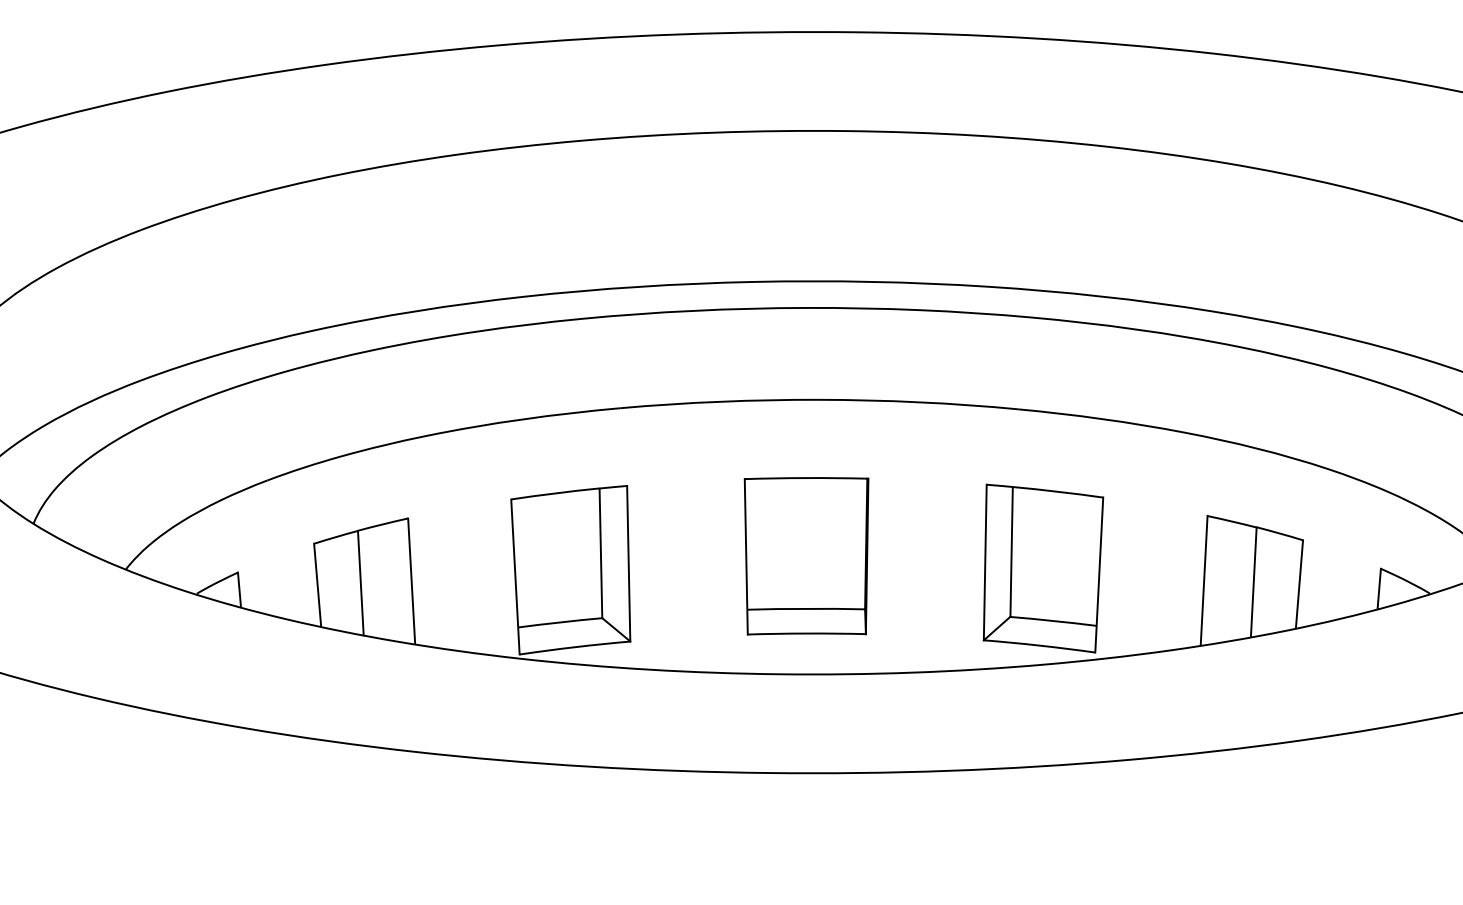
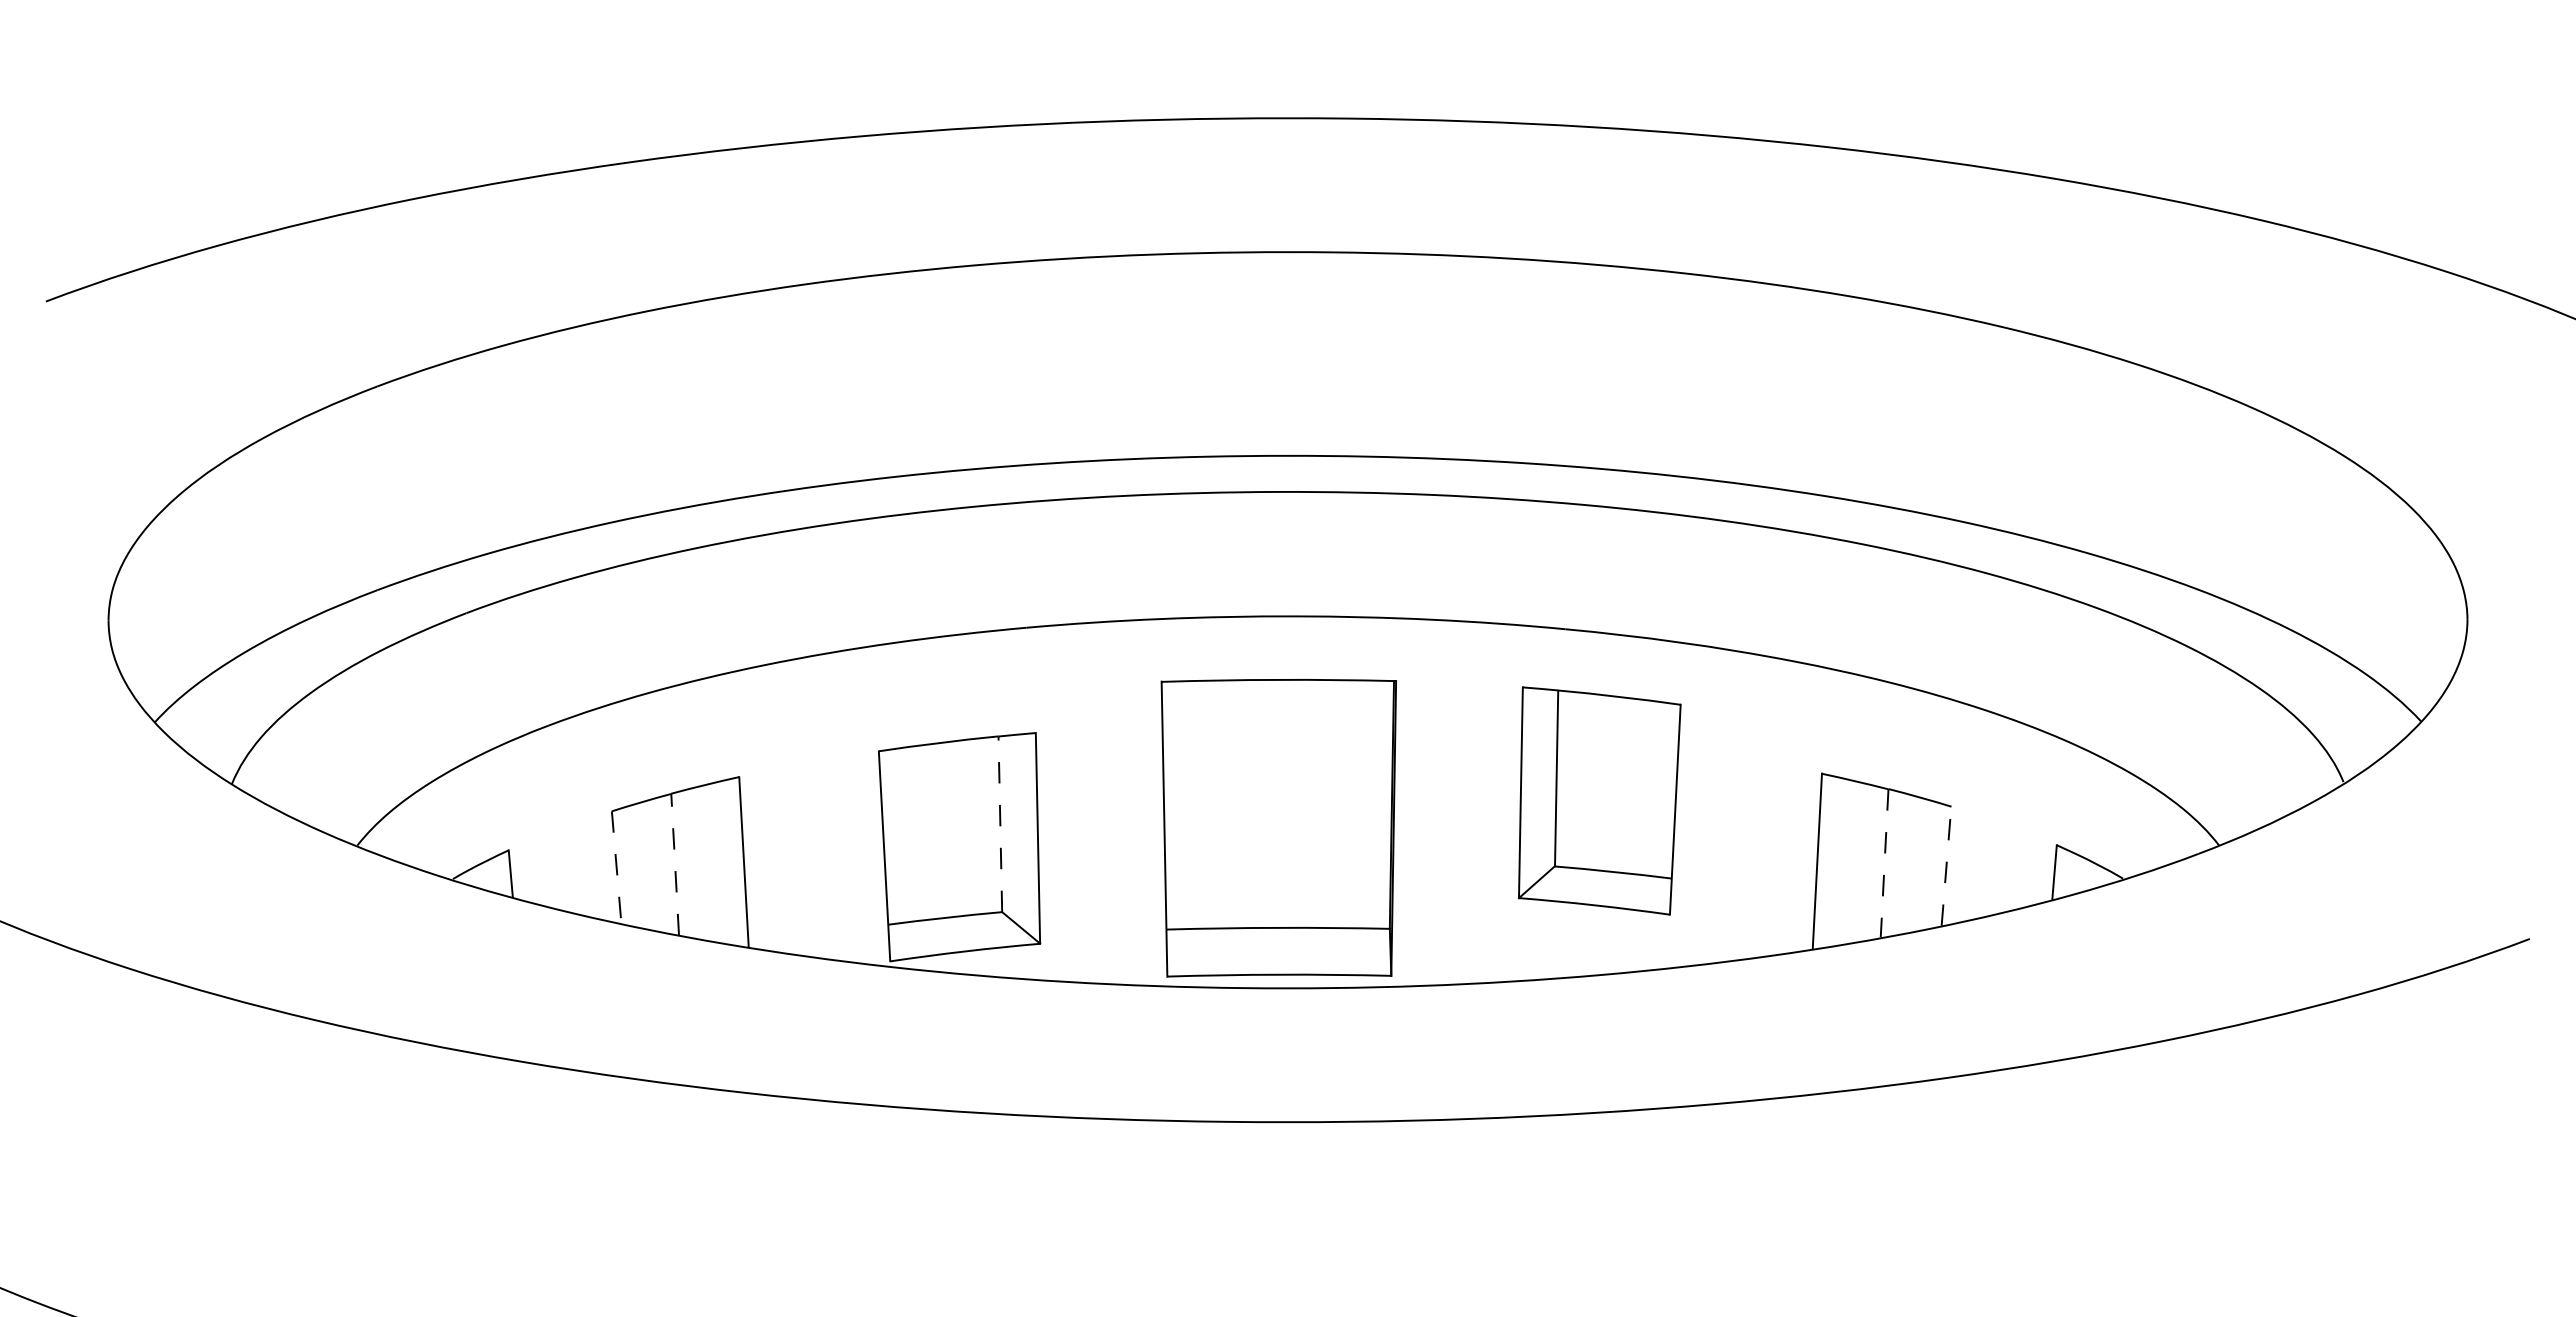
line: (601, 553) -> (1000, 824), solid -> dashed
part: (806, 556) -> (1278, 828), size x1.4
part: (1043, 568) -> (1599, 800), moved
line: (1253, 582) -> (1884, 863), solid -> dashed
line: (361, 583) -> (675, 864), solid -> dashed
line: (317, 584) -> (616, 866), solid -> dashed
line: (1299, 584) -> (1946, 866), solid -> dashed

